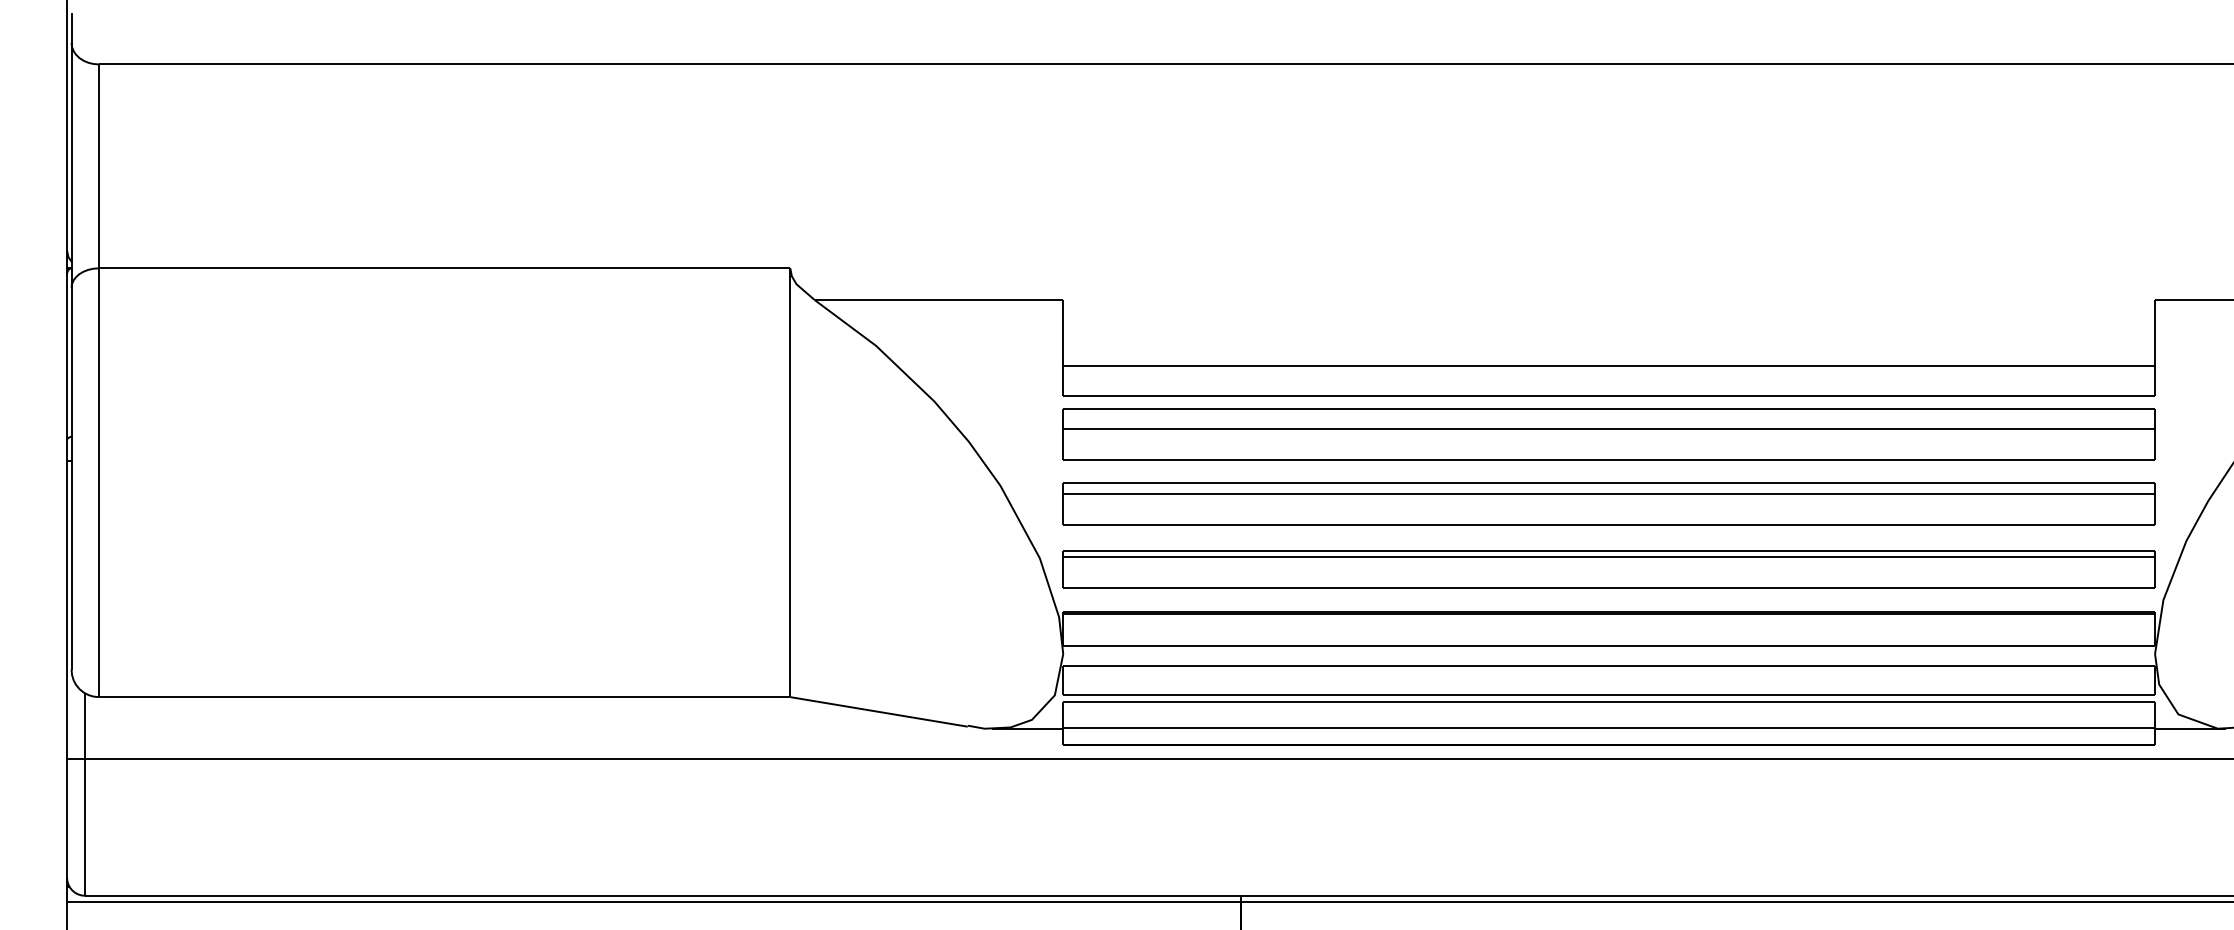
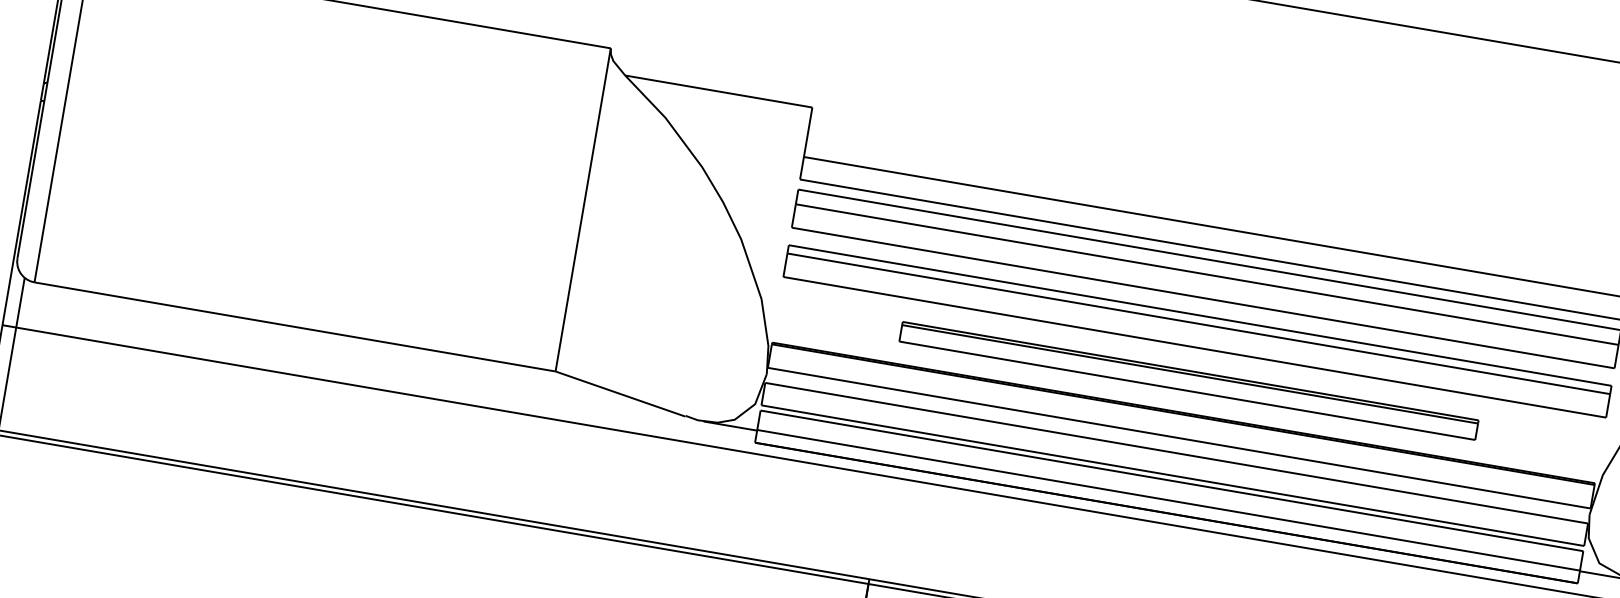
part: (1608, 569) -> (1188, 380), size x0.7

